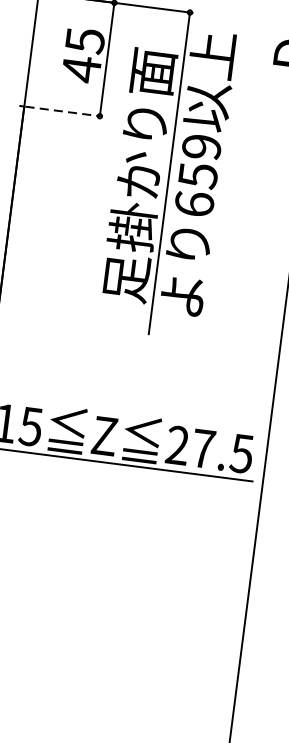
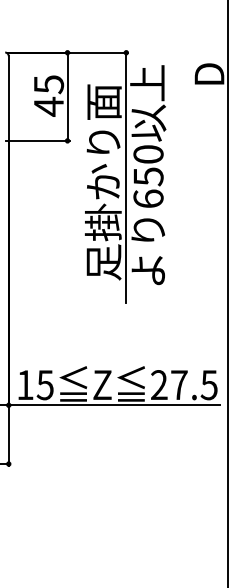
line: (63, 111) -> (39, 140), dashed -> solid
text: (201, 147) -> (148, 154), 659 -> 650

